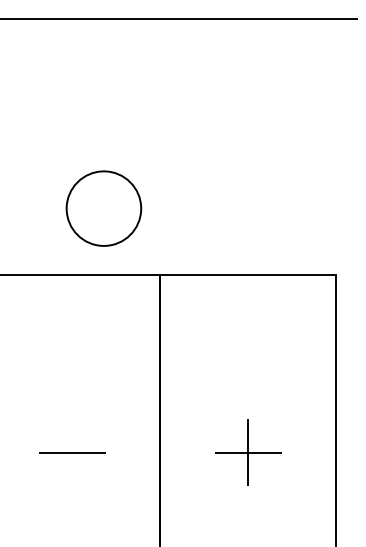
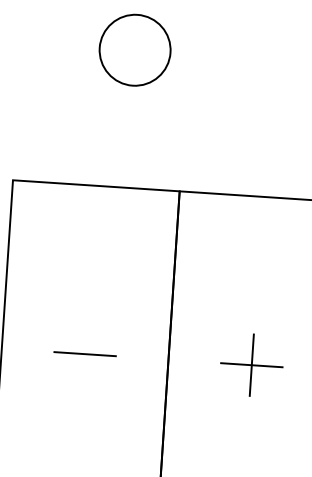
part: (103, 208) -> (134, 50), moved

